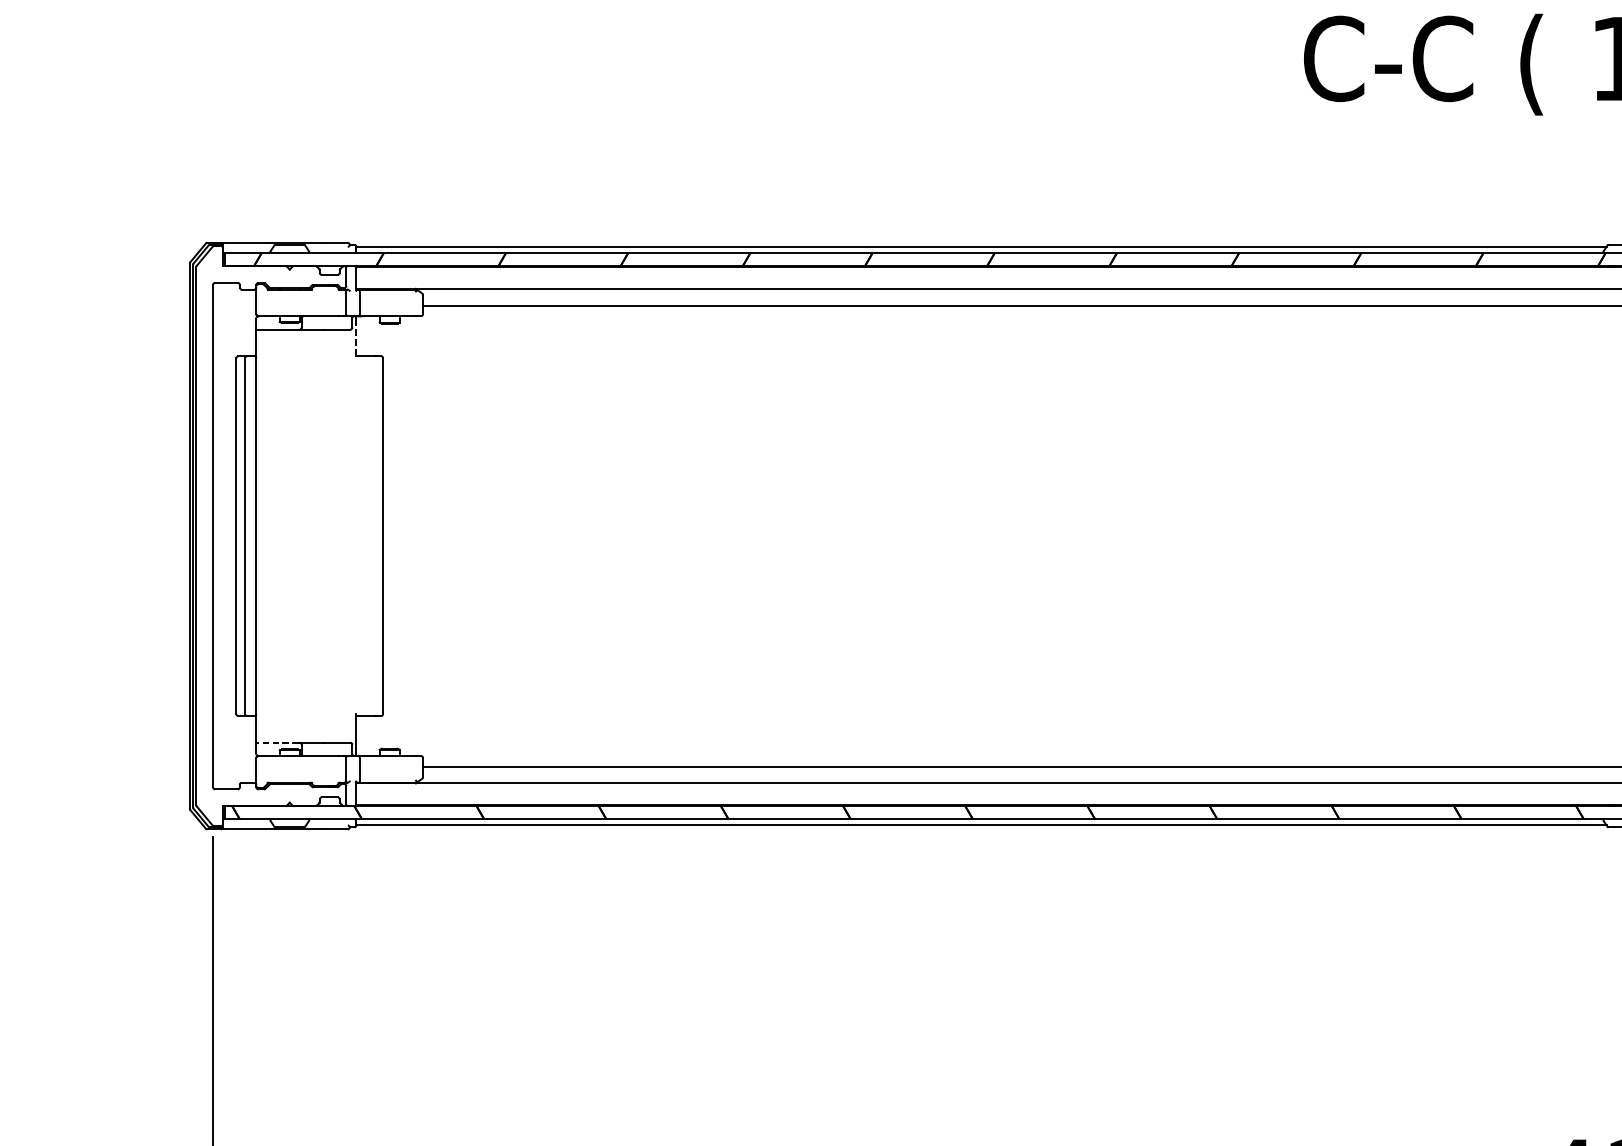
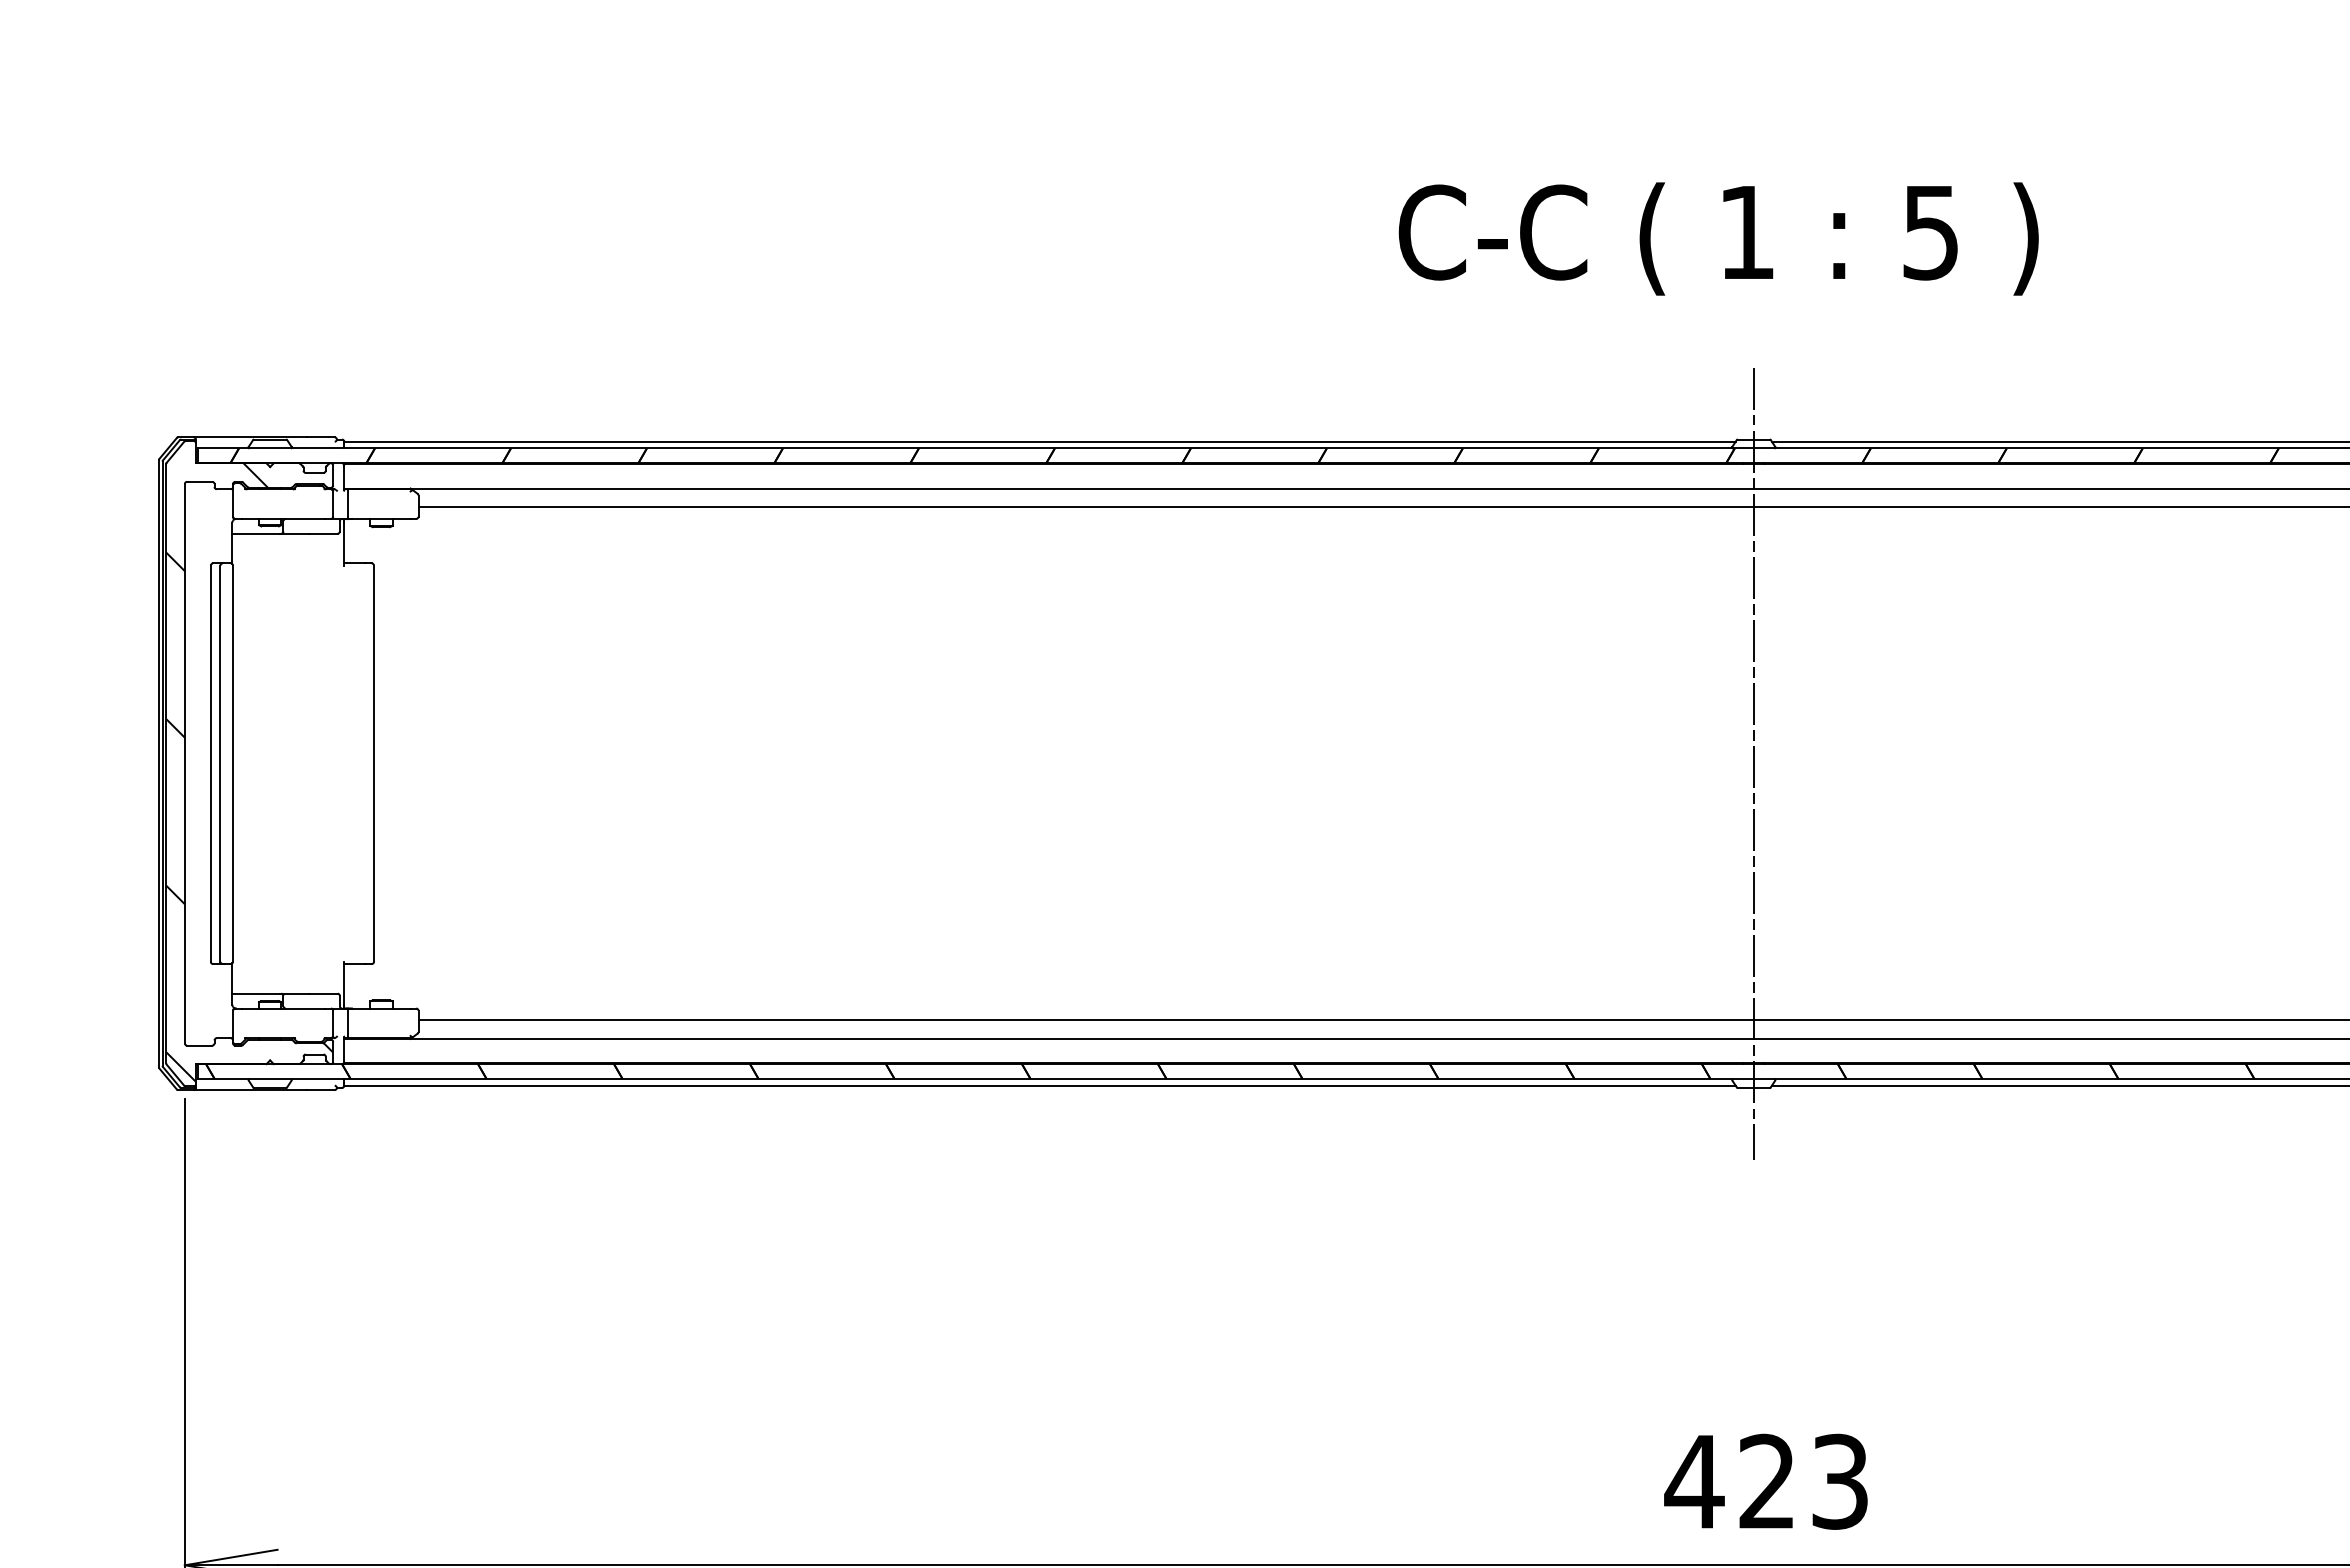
line: (356, 339) -> (344, 544), dashed -> solid
hatch: (271, 544) -> (249, 772), added
line: (277, 742) -> (256, 993), dashed -> solid

